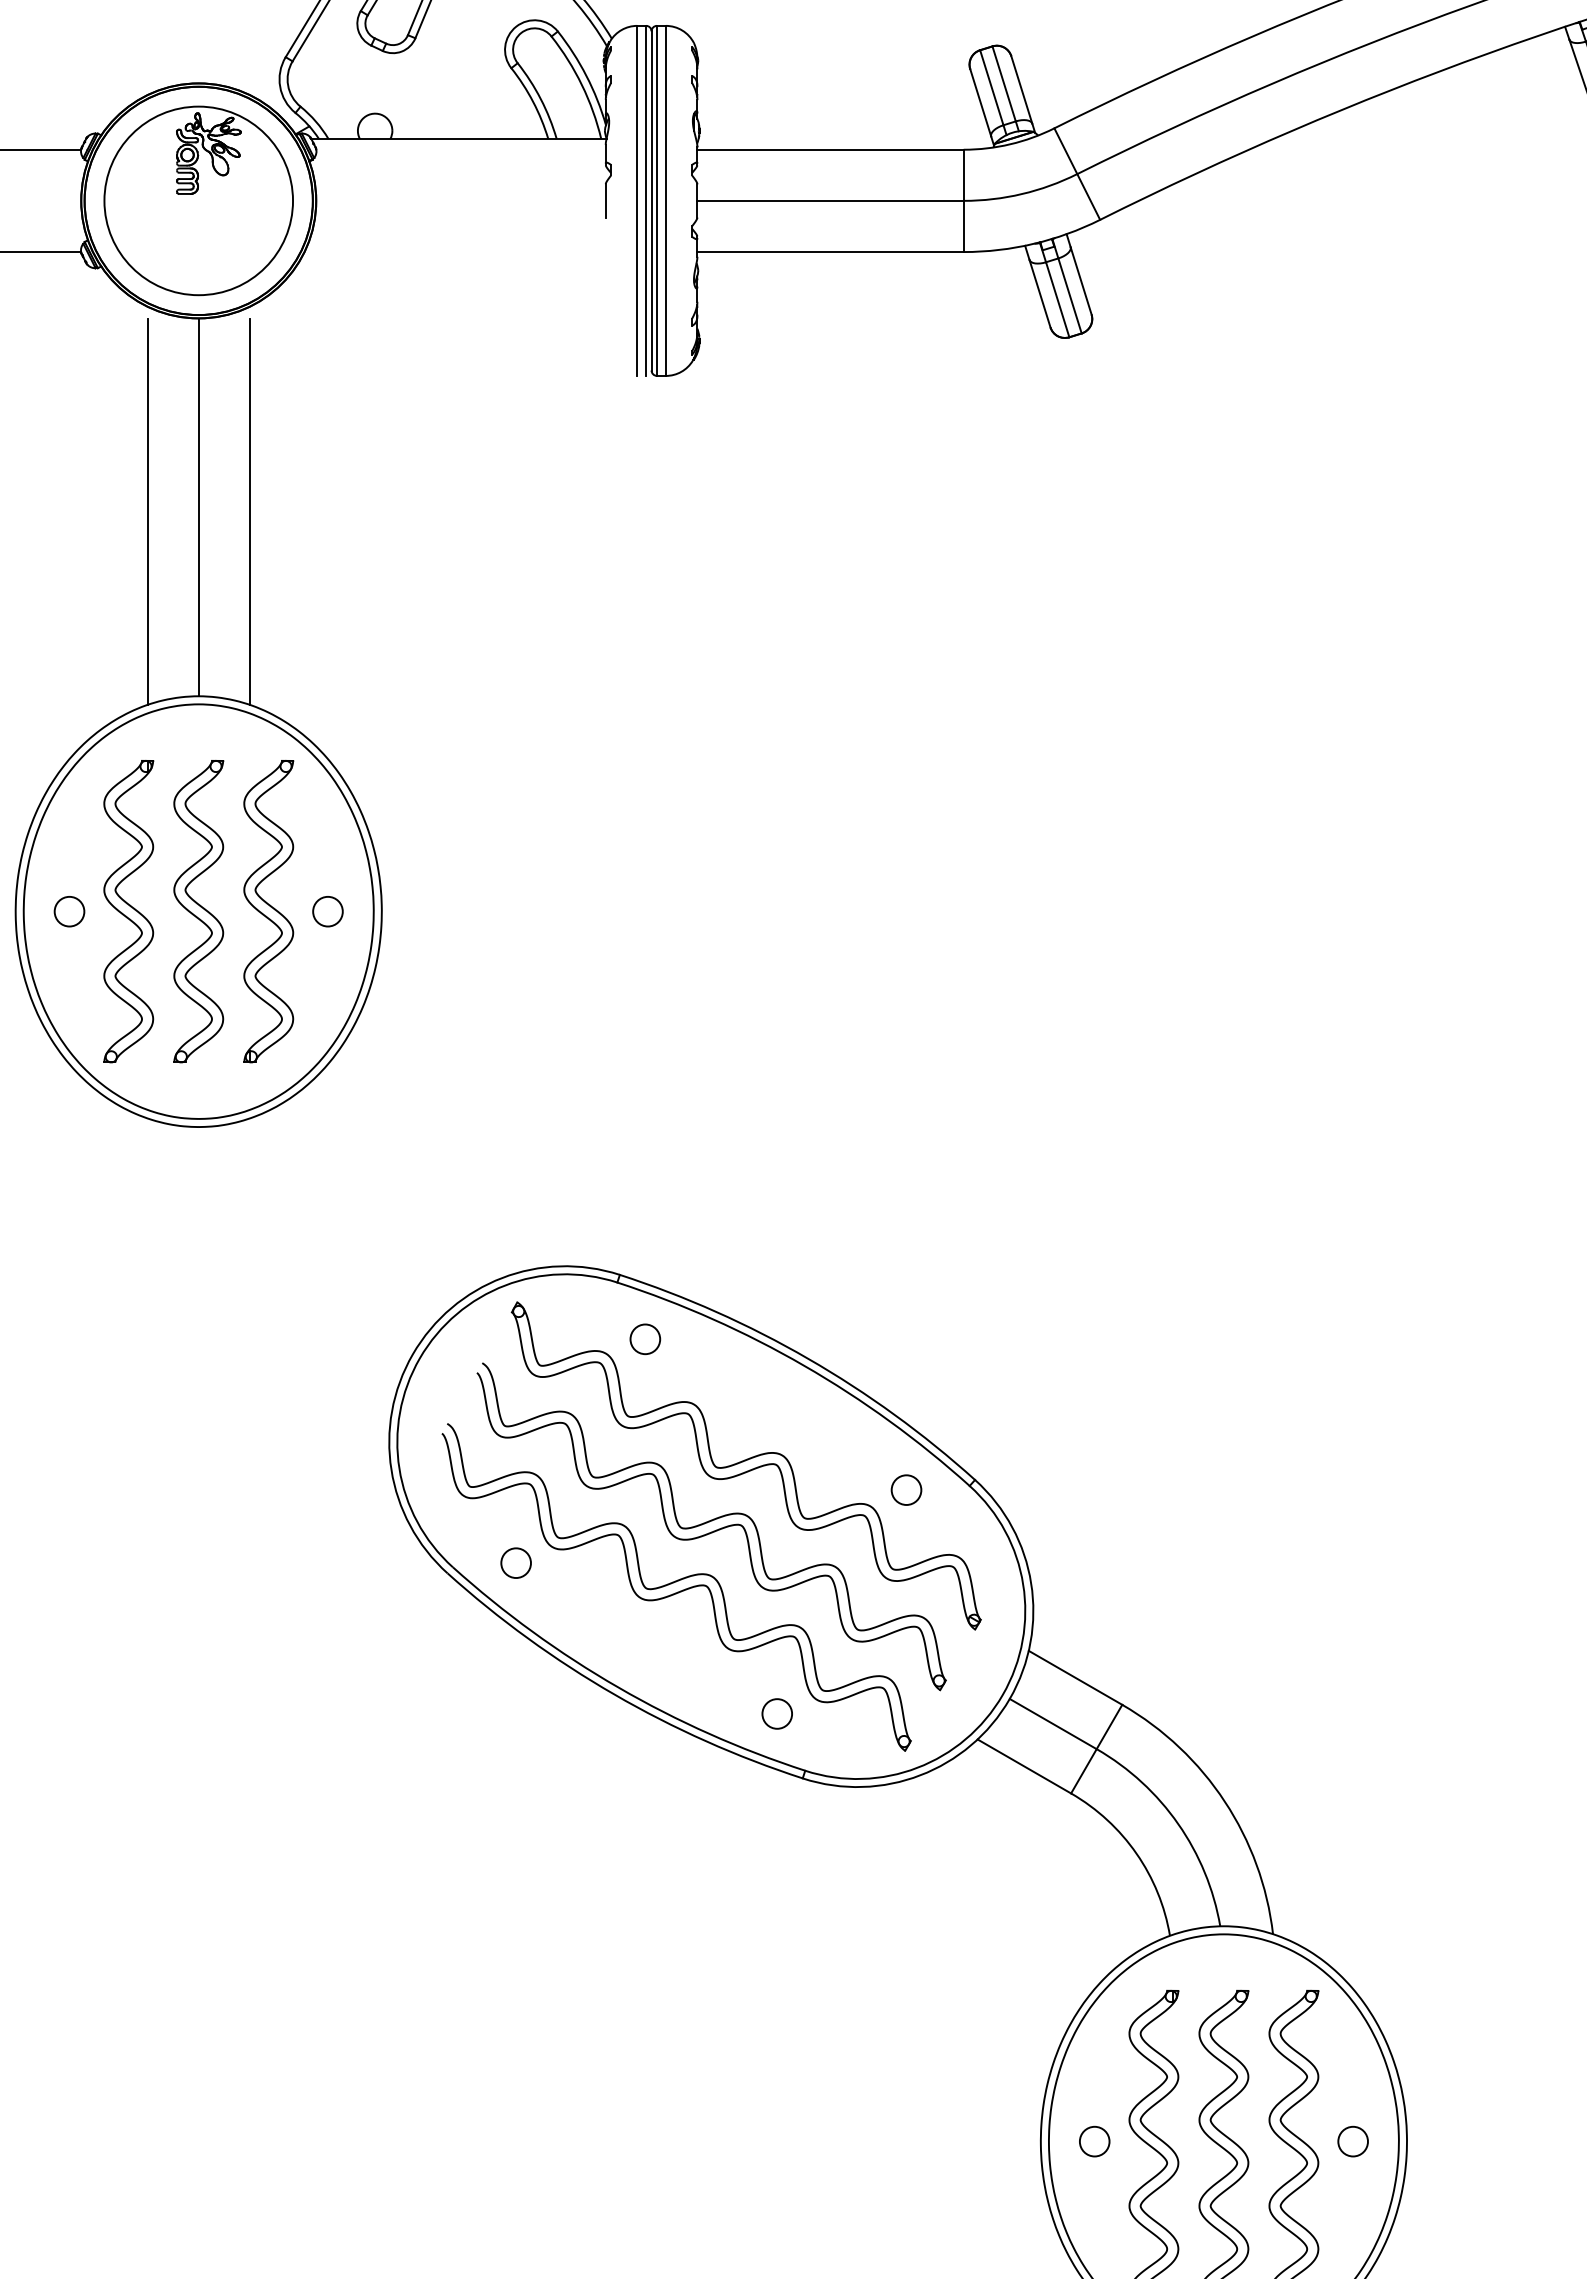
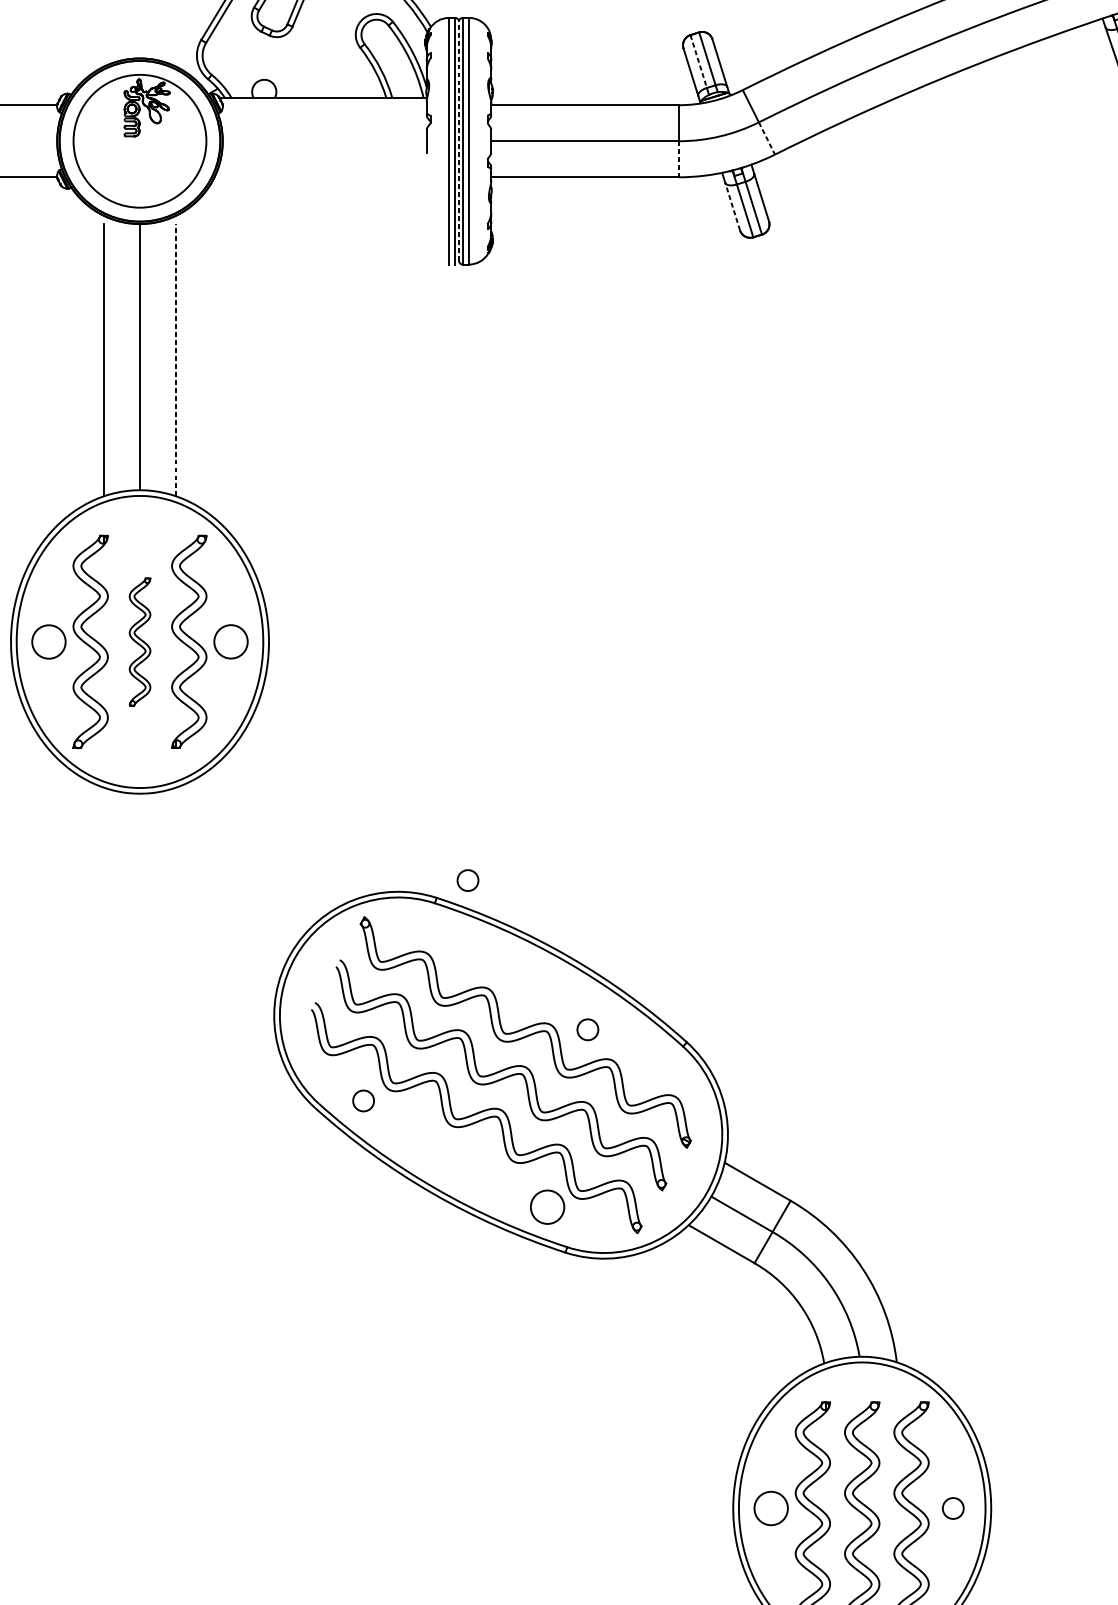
line: (991, 88) -> (698, 62), solid -> dashed
line: (1088, 196) -> (766, 138), solid -> dashed
line: (651, 200) -> (458, 140), solid -> dashed
line: (963, 226) -> (678, 159), solid -> dashed
line: (1039, 293) -> (732, 206), solid -> dashed
line: (249, 511) -> (175, 360), solid -> dashed
circle: (69, 911) -> (48, 641), size x1.6
part: (198, 911) -> (139, 641), size x0.6
circle: (327, 911) -> (230, 641), size x1.6
circle: (645, 1339) -> (468, 880), moved
circle: (906, 1489) -> (587, 1029), moved
circle: (777, 1713) -> (547, 1206), size x1.6
circle: (1094, 2141) -> (771, 1508), size x1.6

